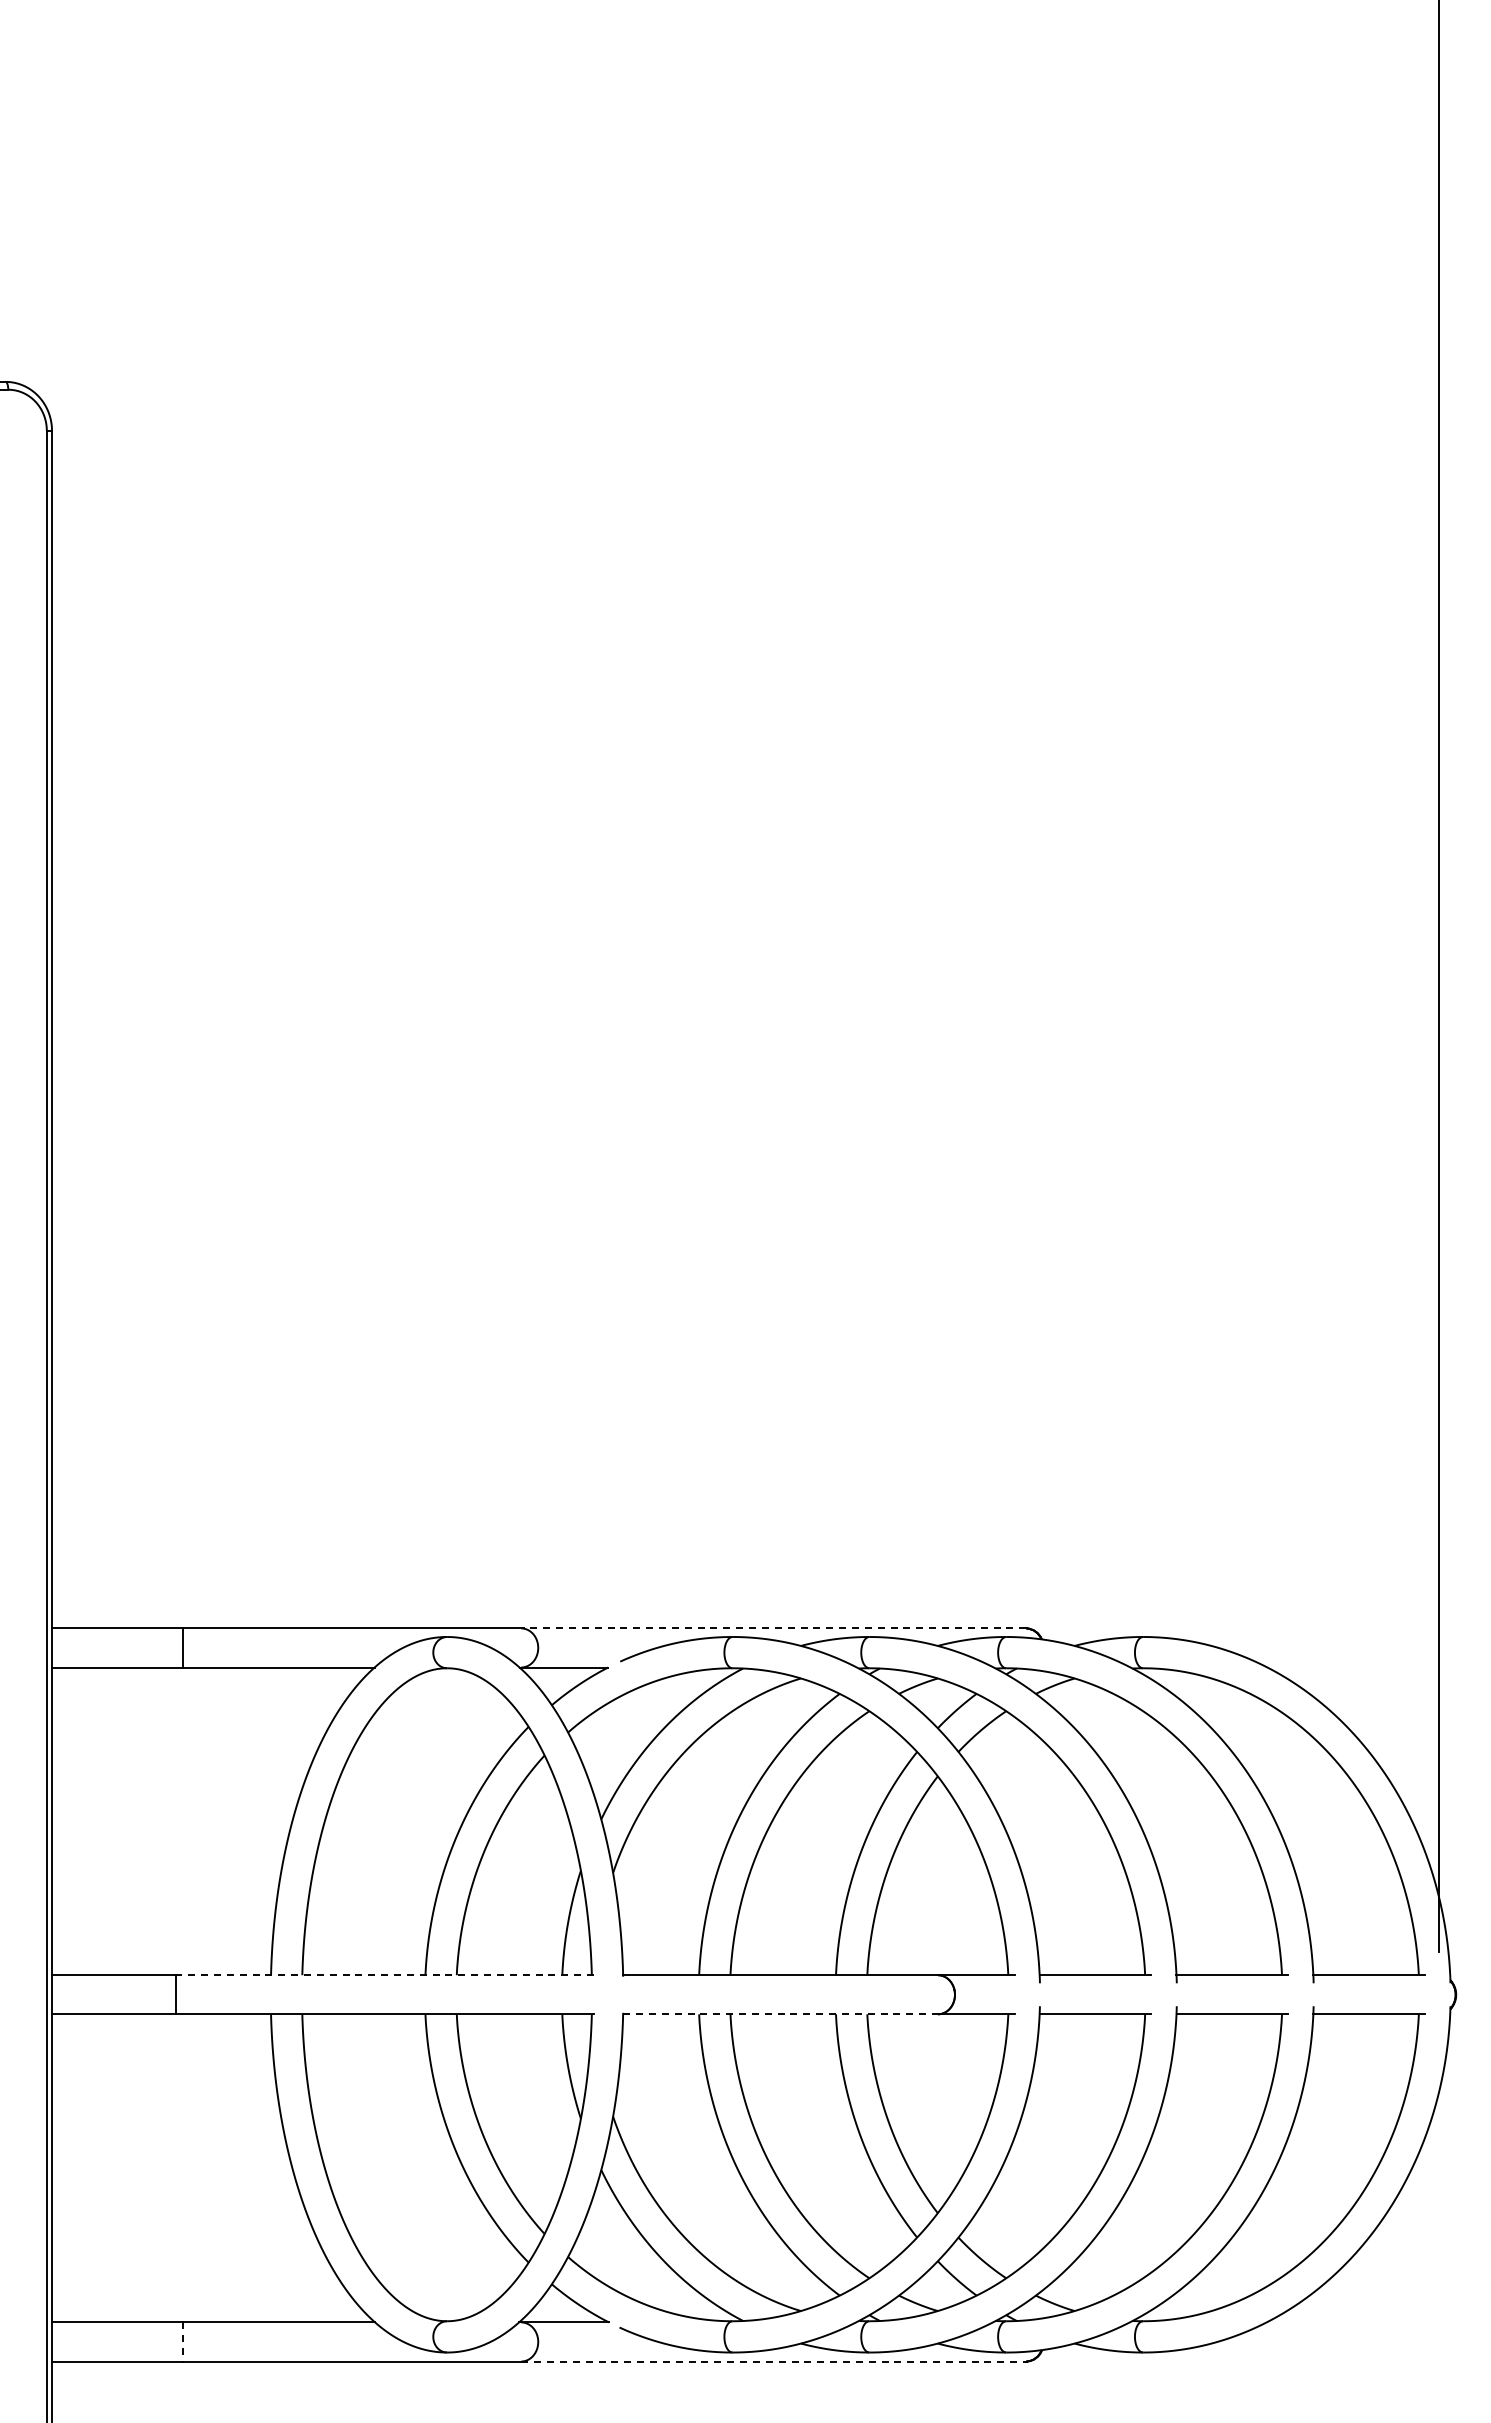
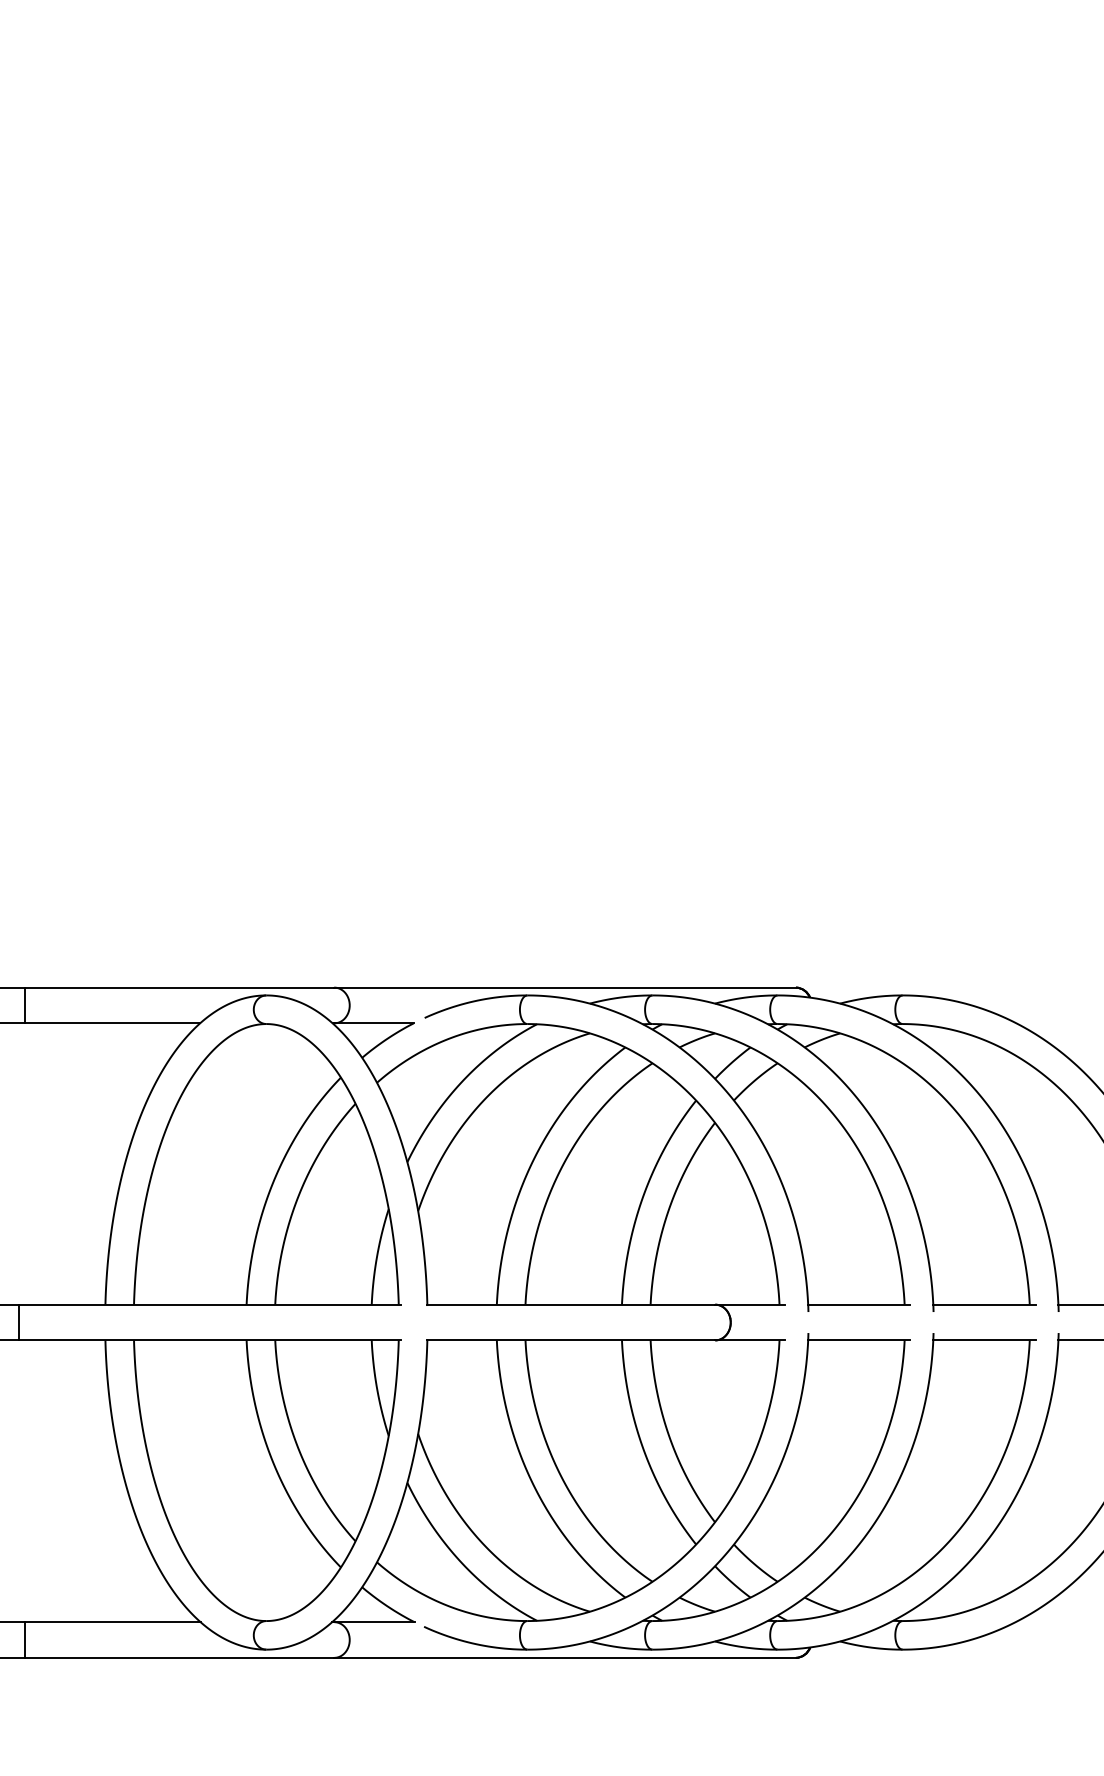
line: (773, 1628) -> (564, 987), dashed -> solid
line: (385, 1975) -> (210, 1304), dashed -> solid
line: (781, 2014) -> (572, 1340), dashed -> solid
line: (182, 2341) -> (24, 1639), dashed -> solid
line: (774, 2361) -> (565, 1657), dashed -> solid

